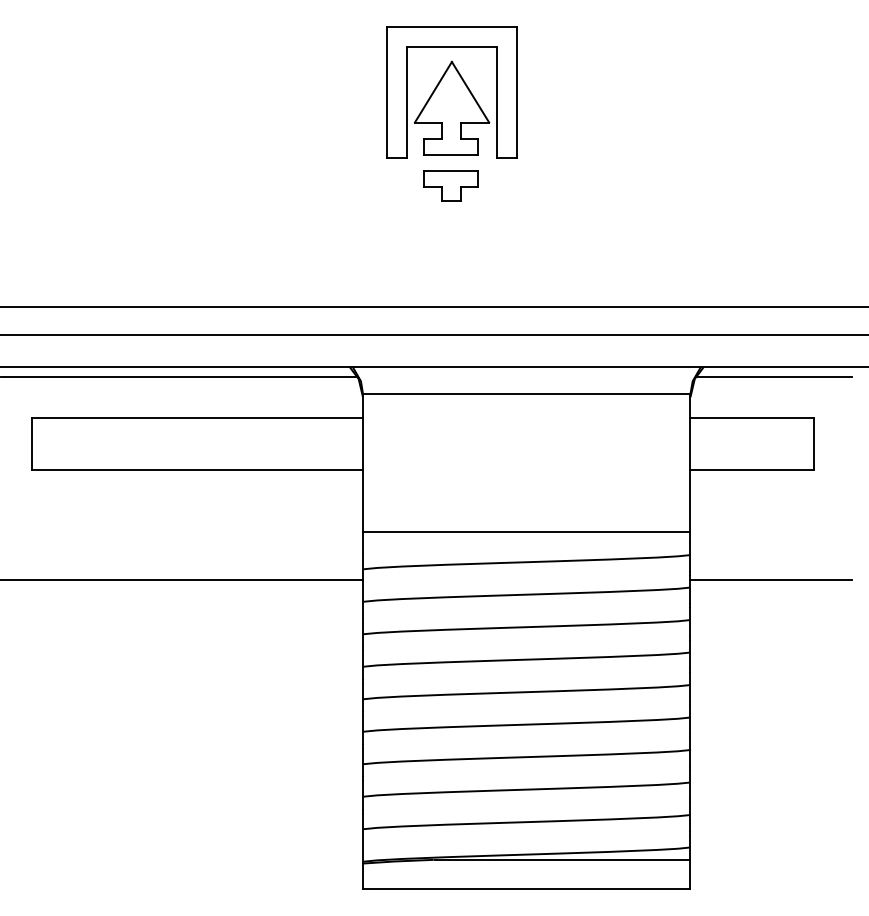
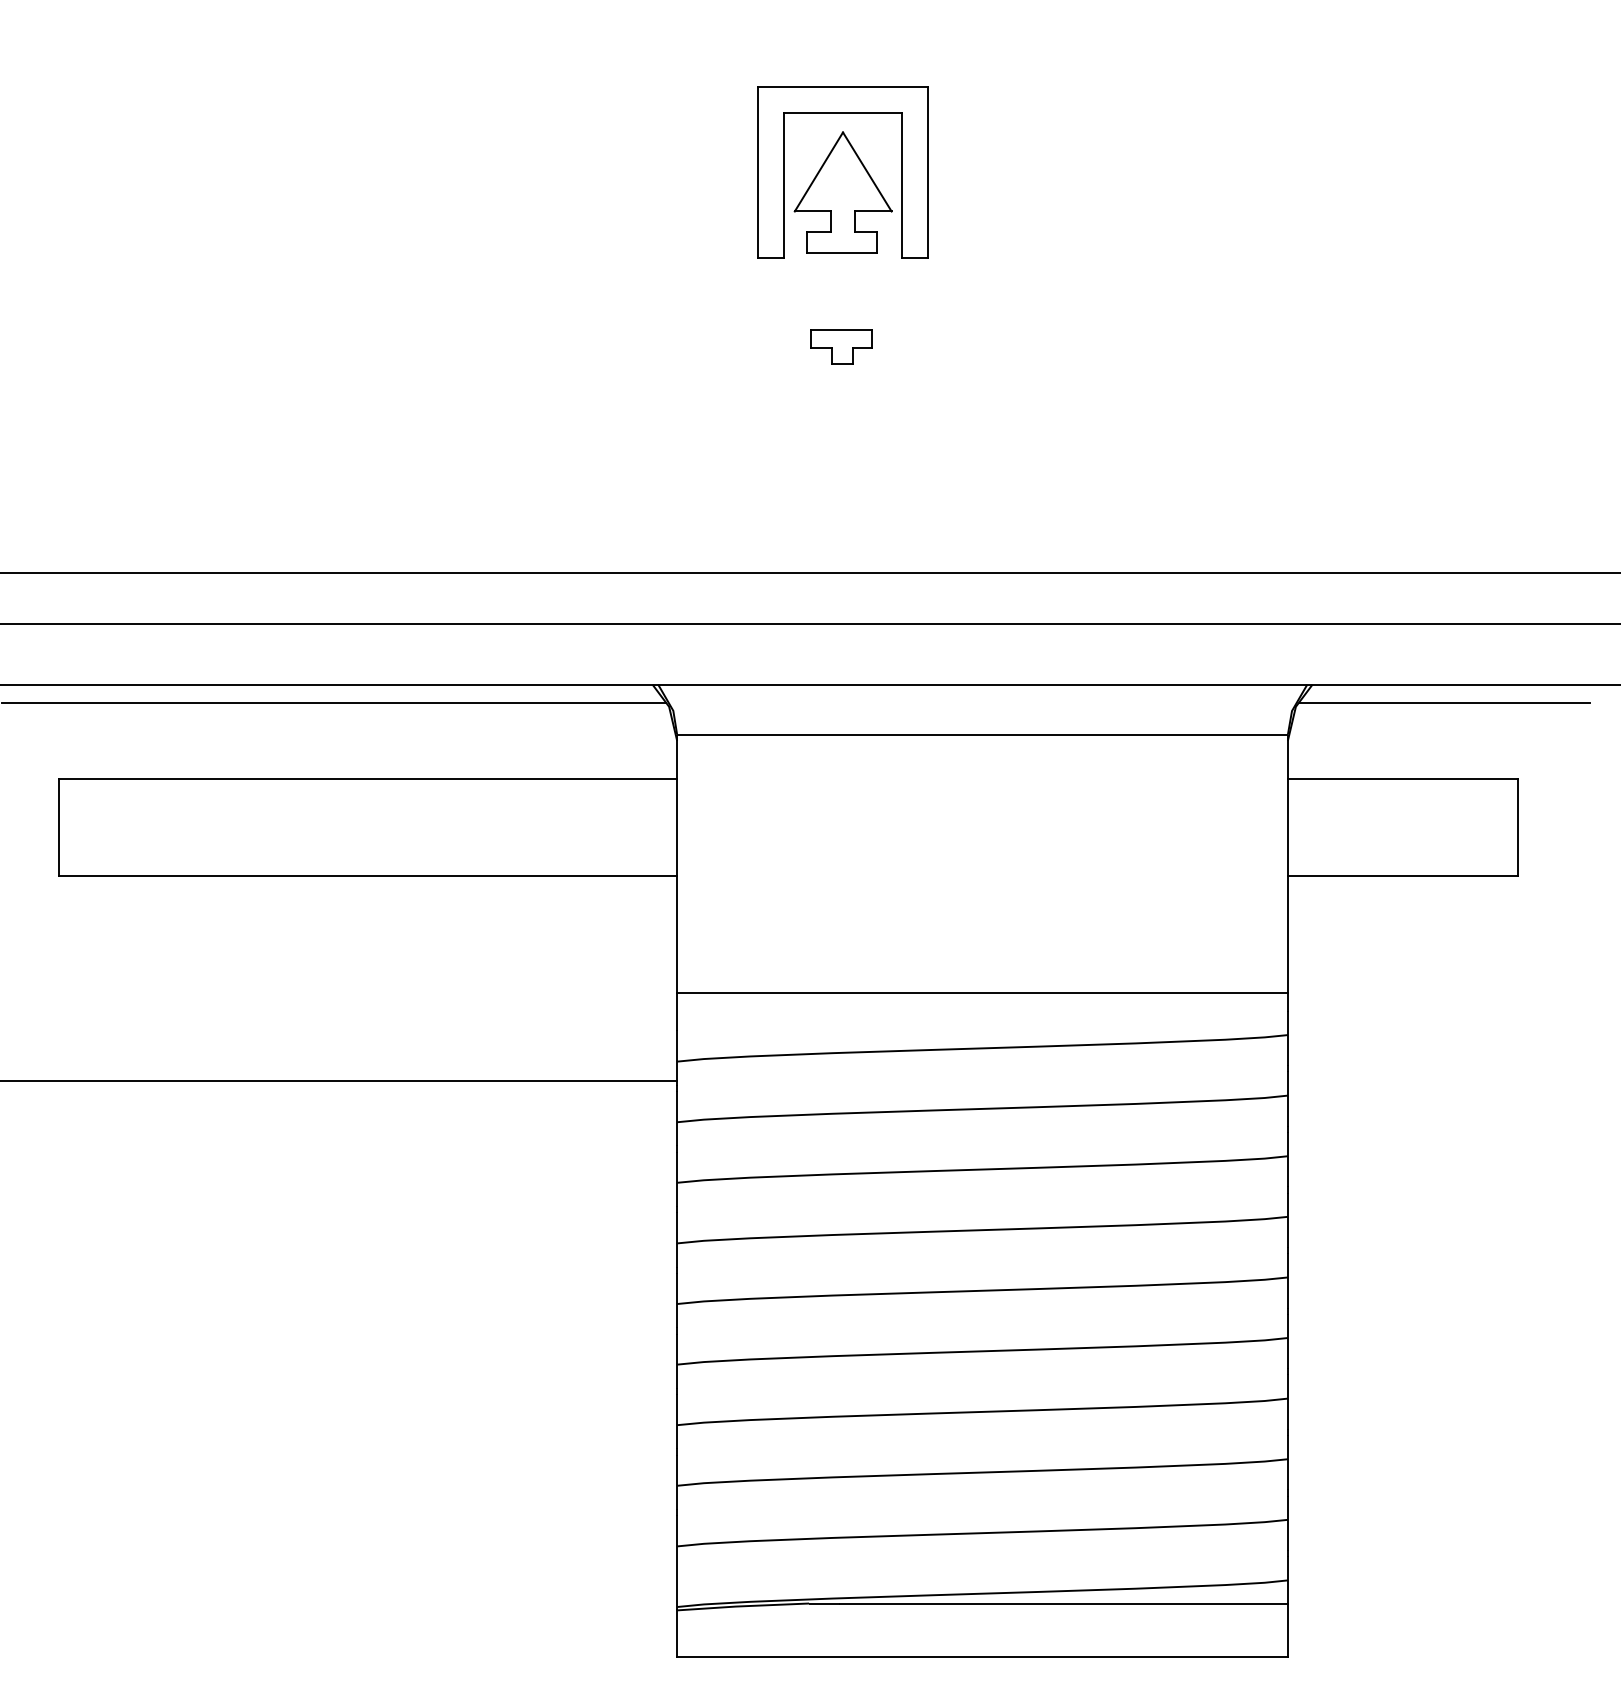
part: (451, 92) -> (842, 172), size x0.7
part: (450, 185) -> (840, 345), size x0.6
line: (771, 579) -> (1439, 1080), removed

